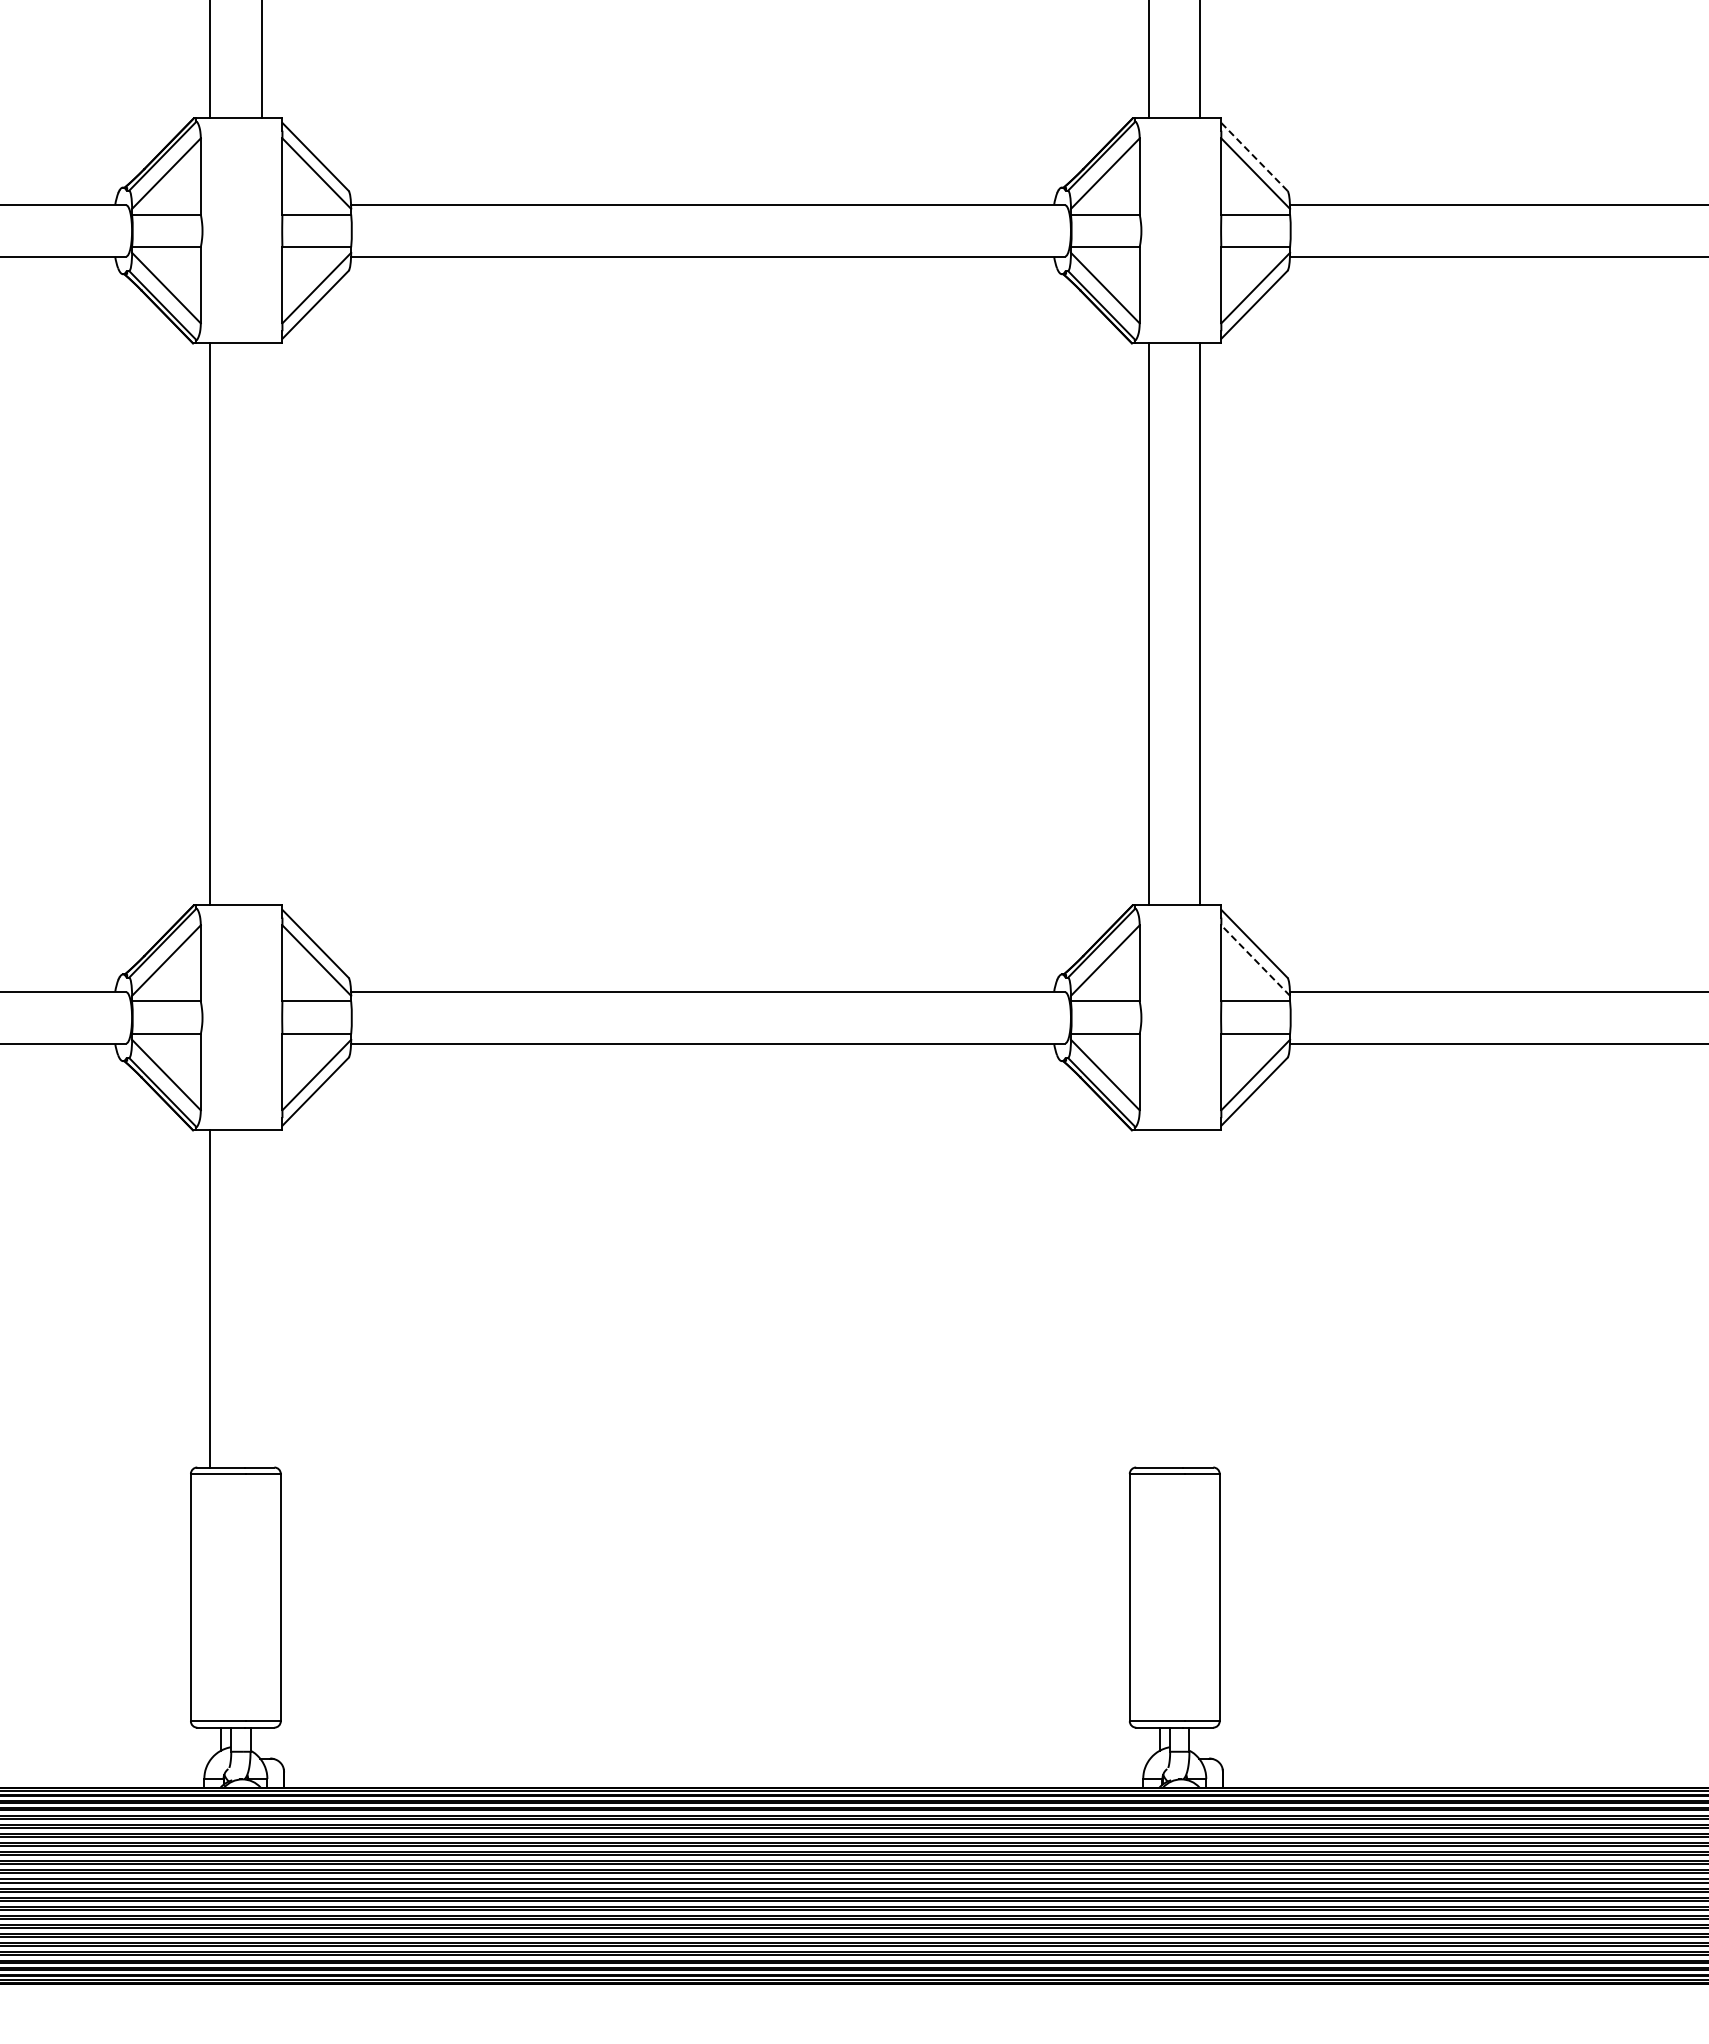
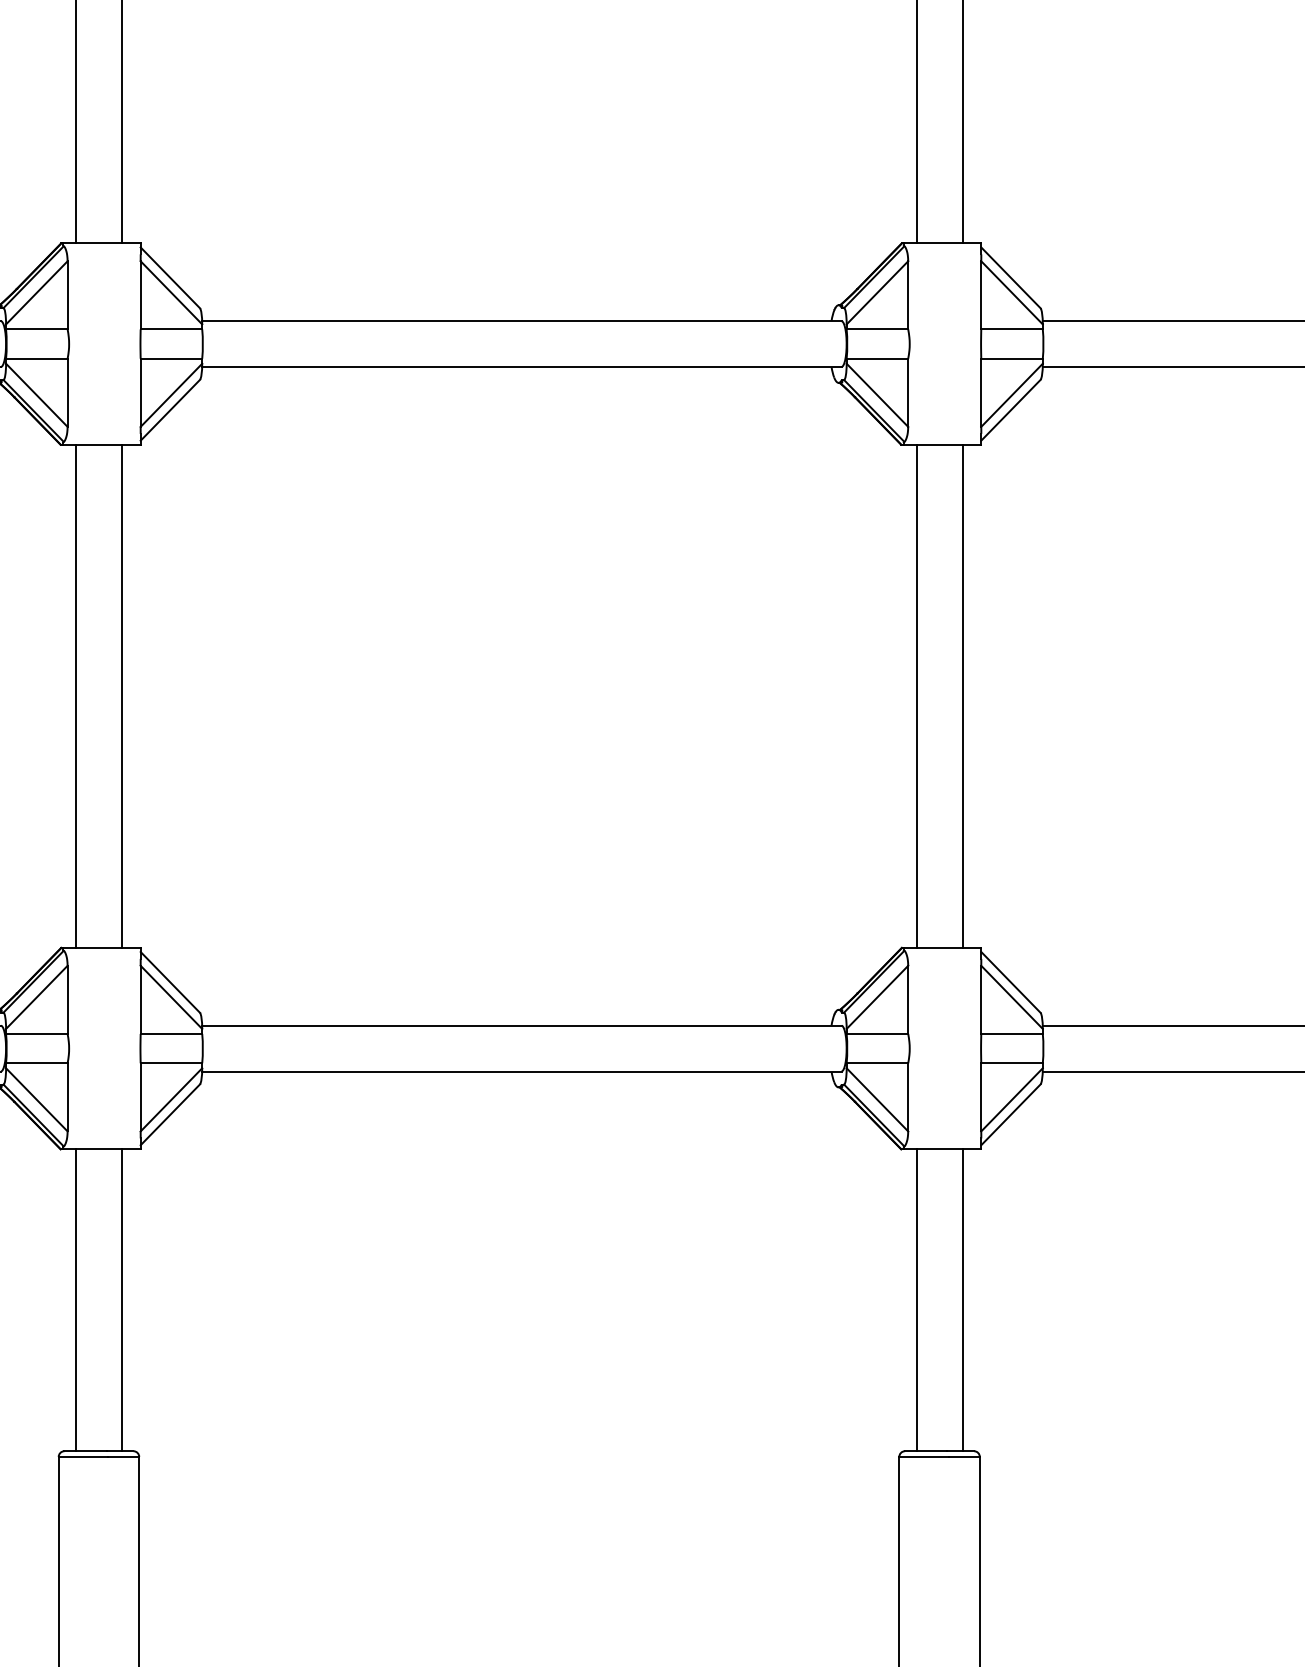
line: (1254, 156) -> (1010, 277), dashed -> solid
line: (261, 624) -> (121, 696), added
line: (1255, 960) -> (1011, 997), dashed -> solid
line: (261, 1298) -> (121, 1299), added
line: (1149, 1298) -> (916, 1299), added
line: (1200, 1298) -> (962, 1299), added

